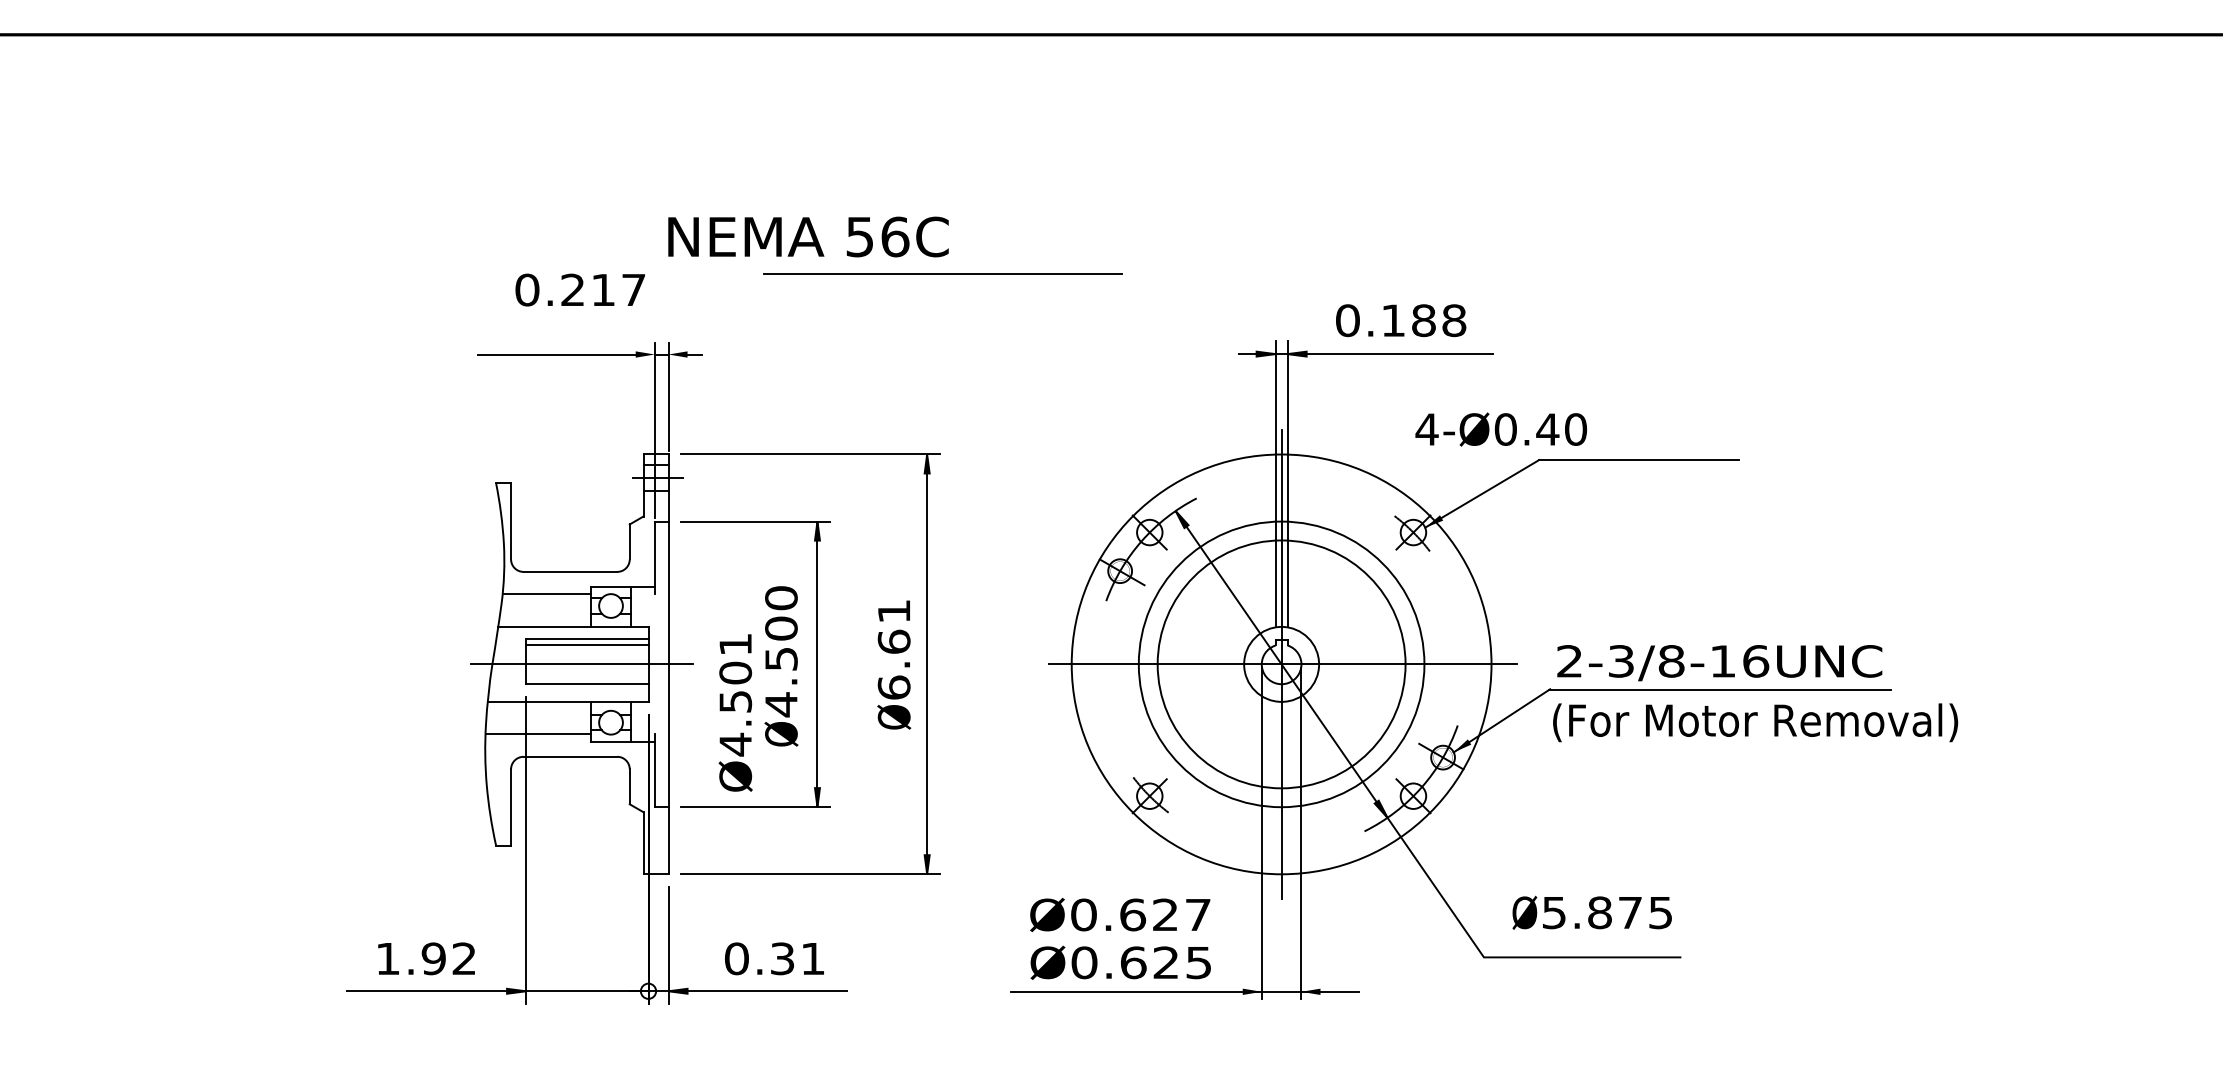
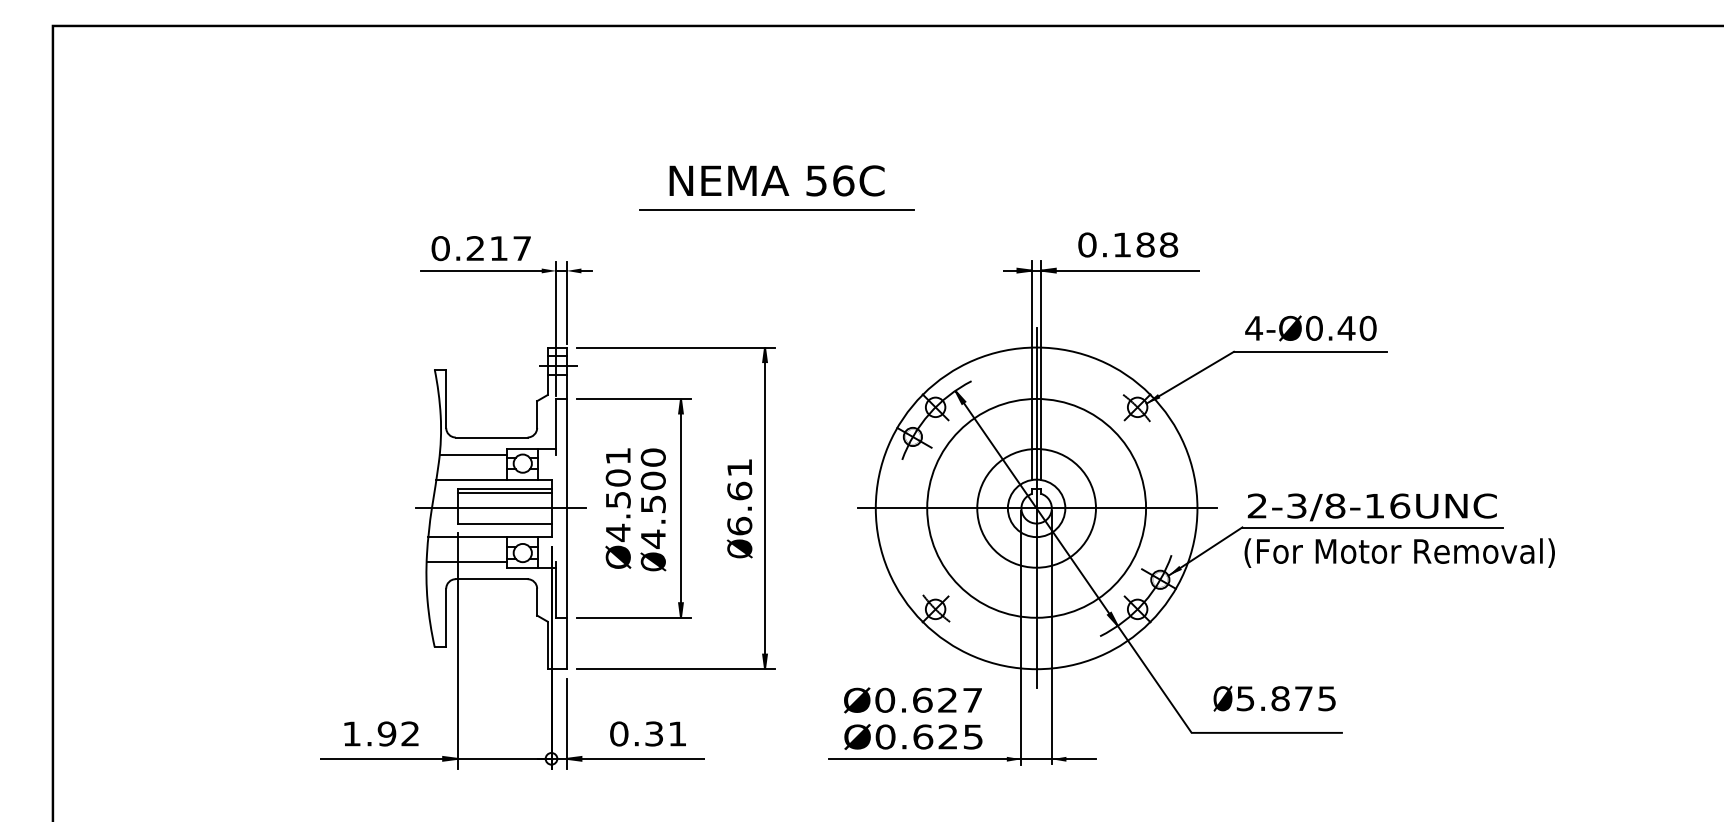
text: (807, 236) -> (776, 180), moved
text: (579, 289) -> (480, 248), moved
text: (1500, 429) -> (1310, 328), moved
circle: (1281, 664) -> (1036, 508), size x0.62
text: (735, 712) -> (618, 508), moved

